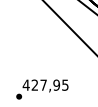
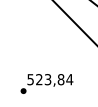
text: (46, 85) -> (50, 79), 427,95 -> 523,84

